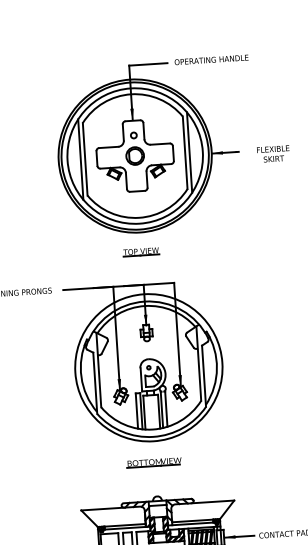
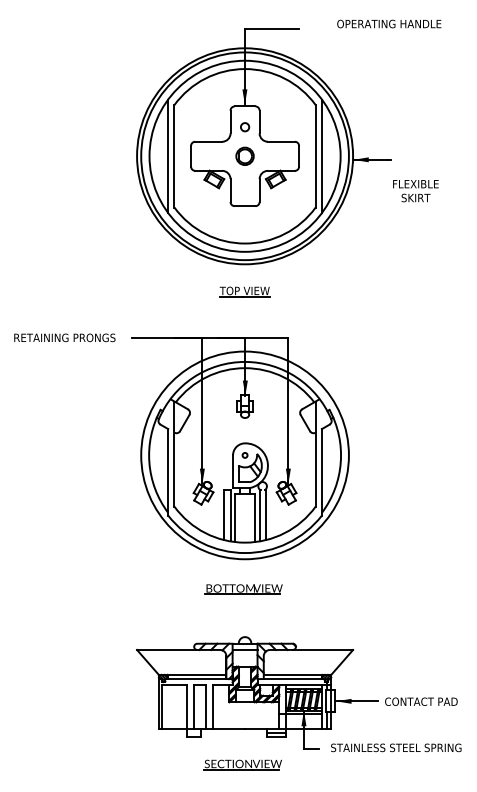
text: (211, 59) -> (389, 23), moved
text: (273, 154) -> (415, 191), moved
part: (134, 156) -> (244, 156), size x0.7

